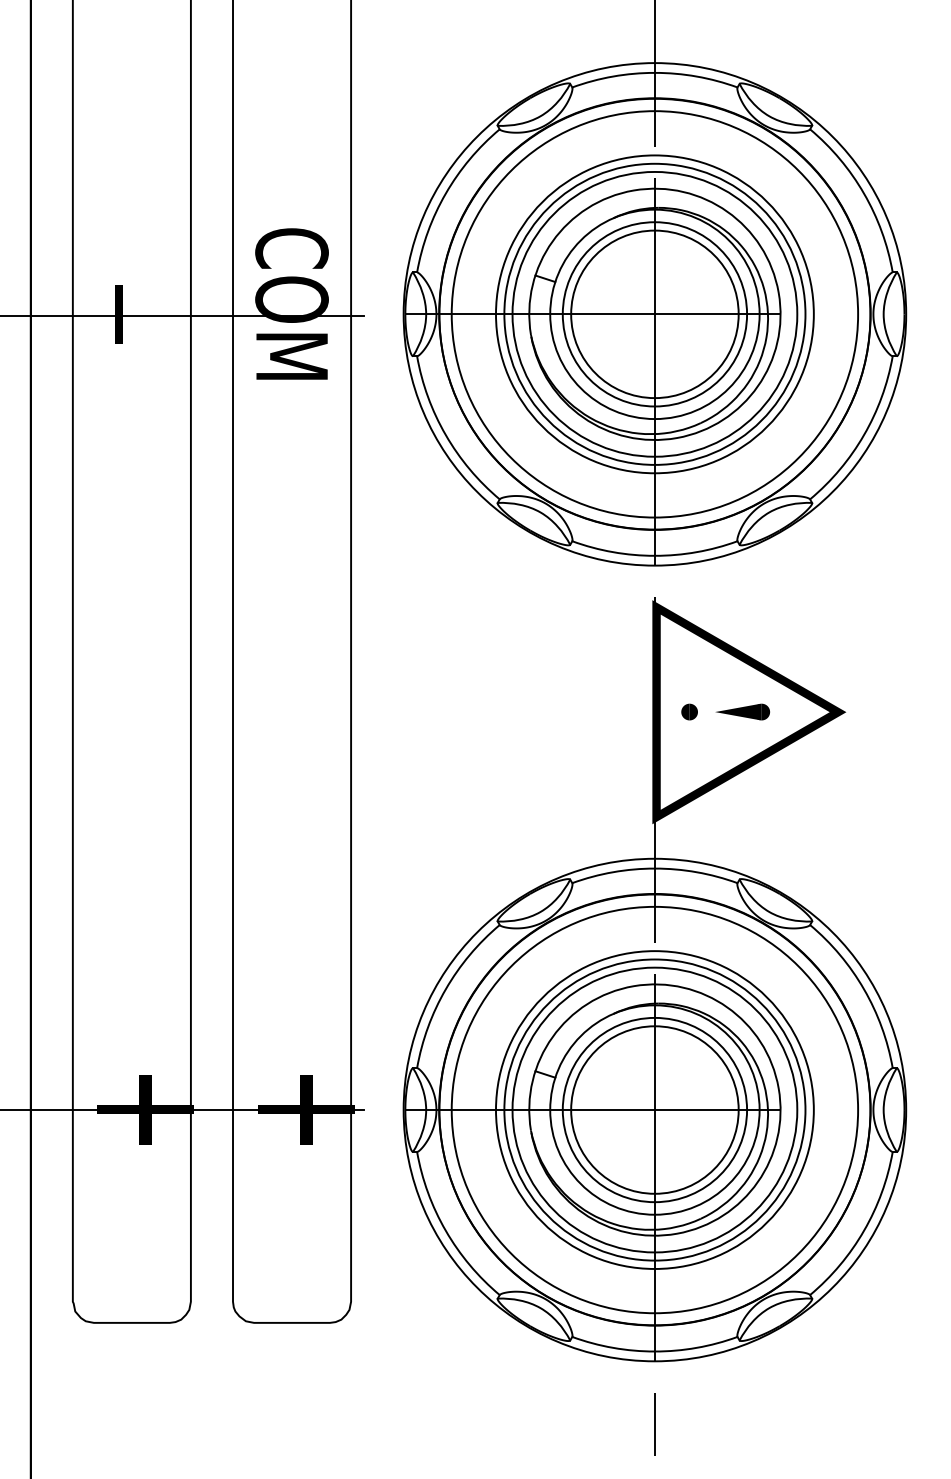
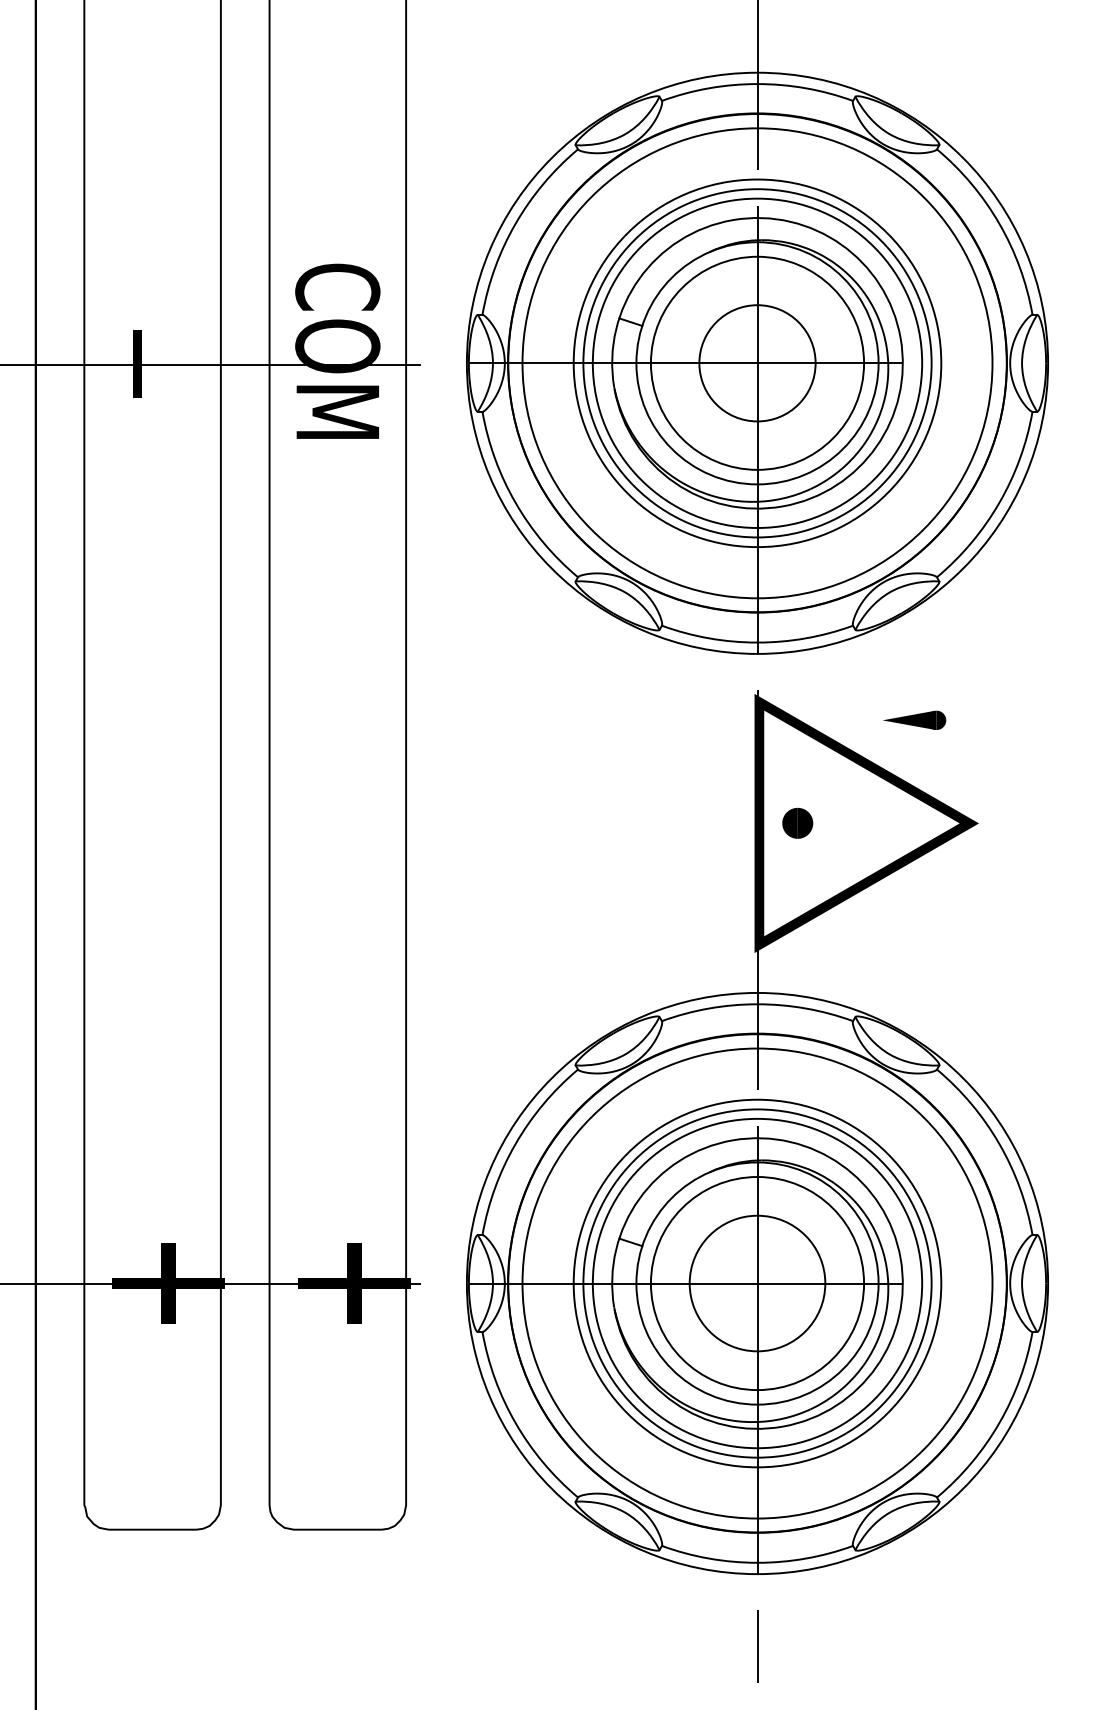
circle: (654, 314) -> (757, 363), size x0.6
part: (689, 711) -> (797, 822), size x1.6
part: (742, 711) -> (914, 719), moved
circle: (654, 1109) -> (757, 1282), size x0.7

